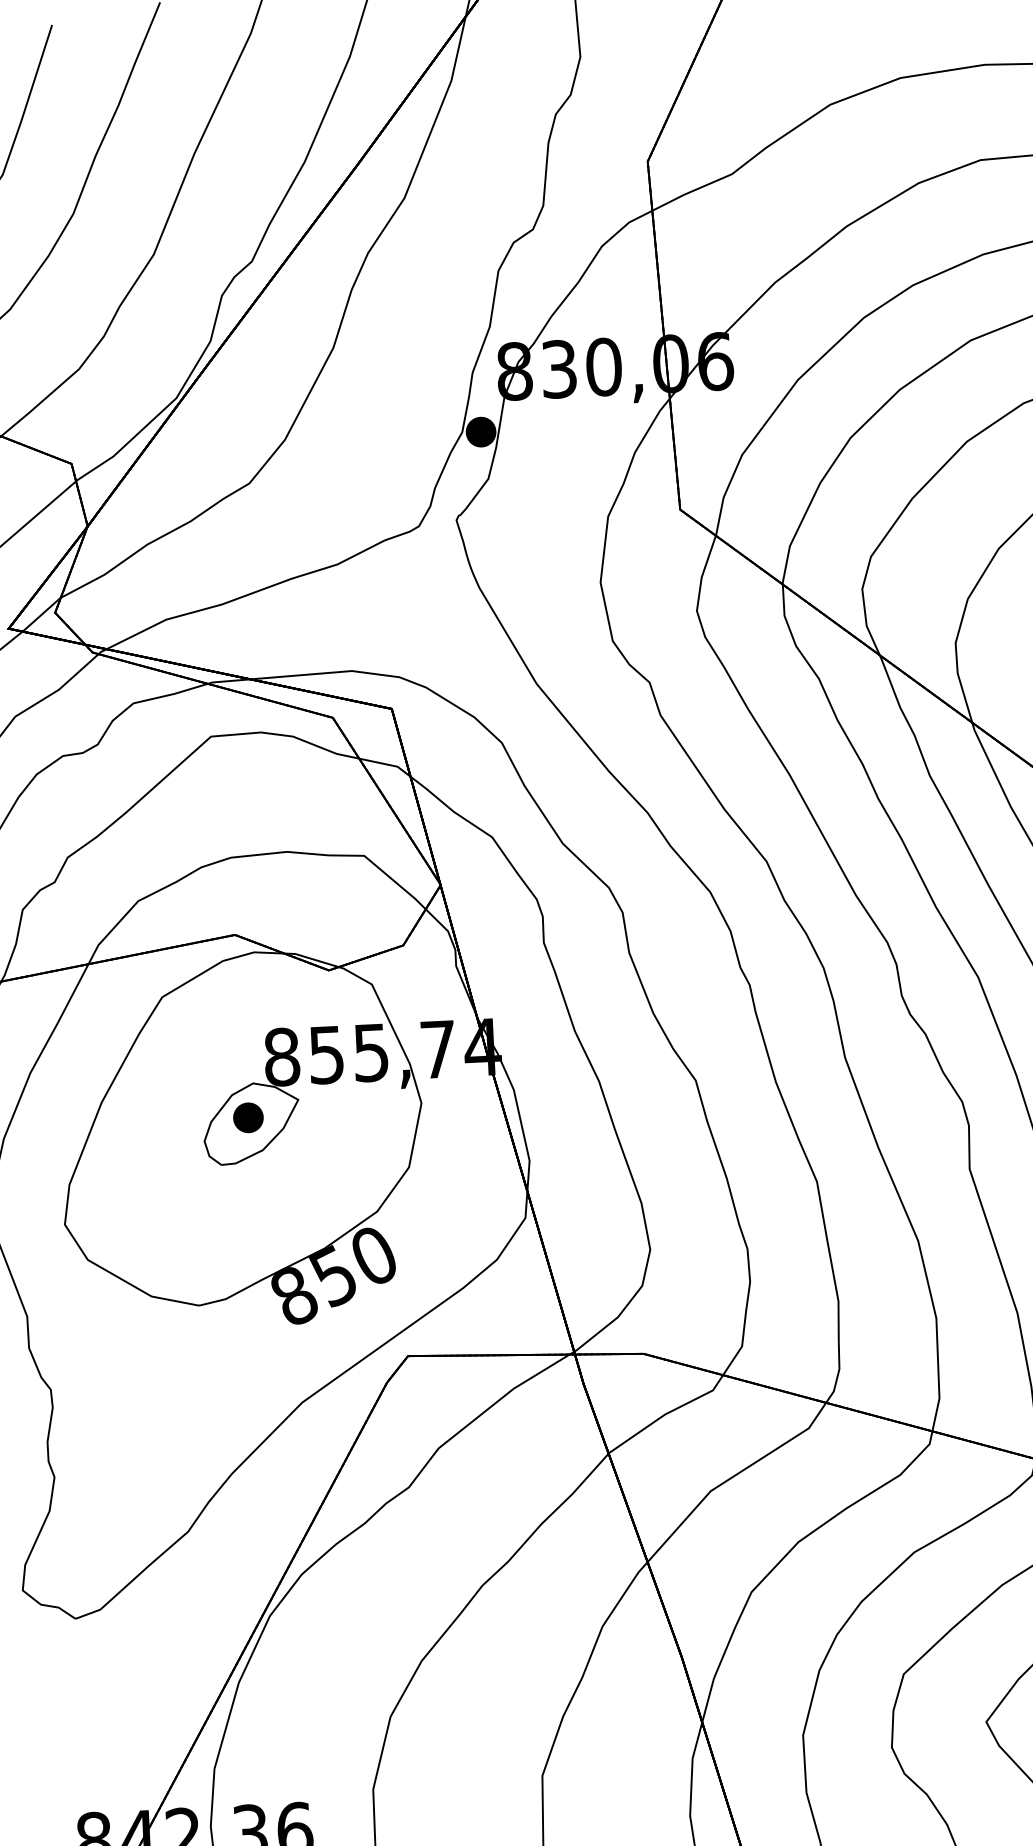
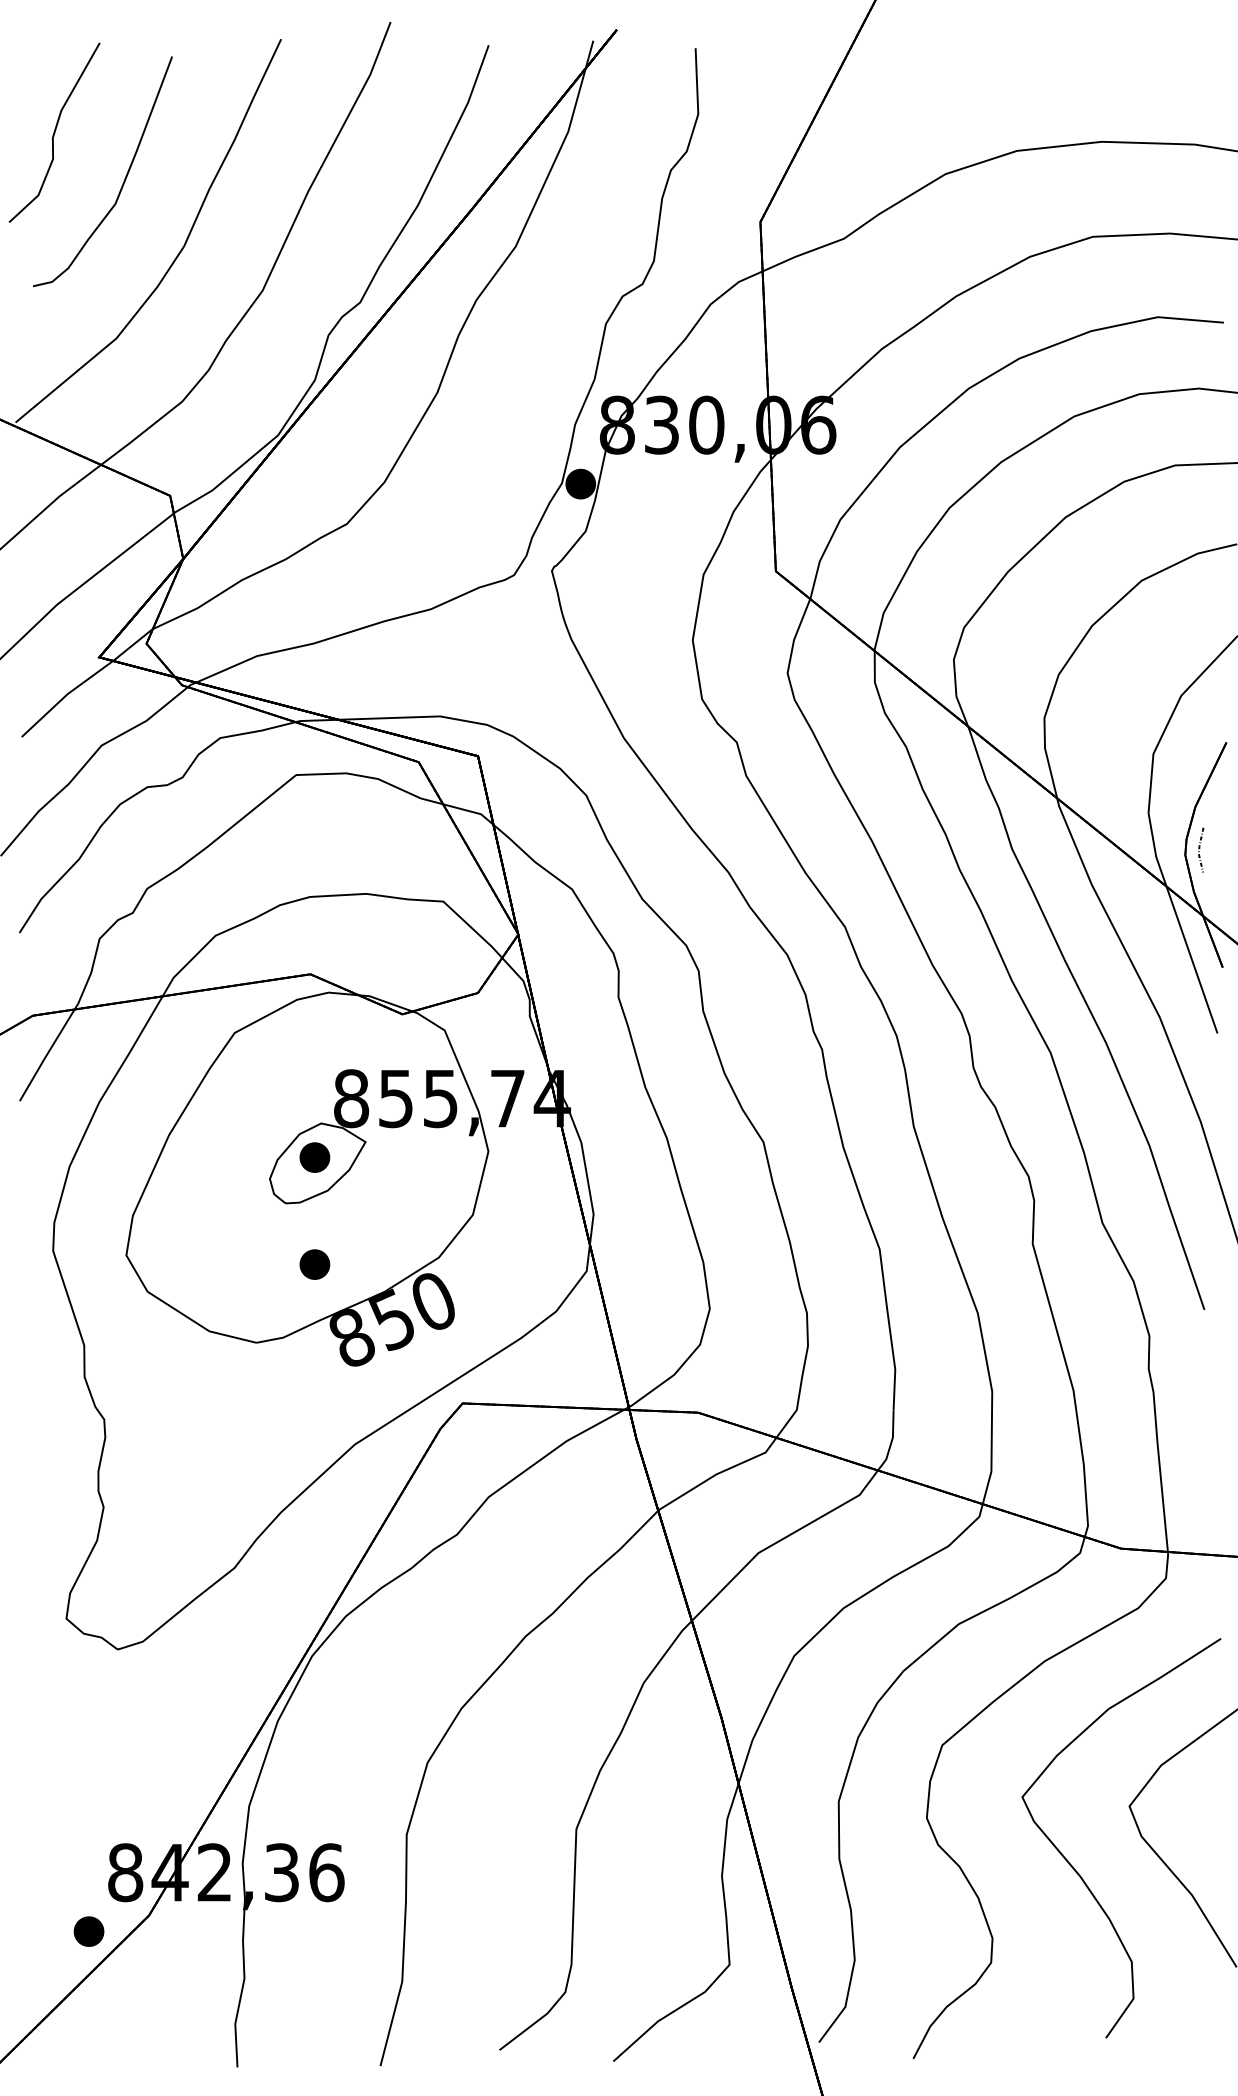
part: (253, 1224) -> (314, 1264), added

